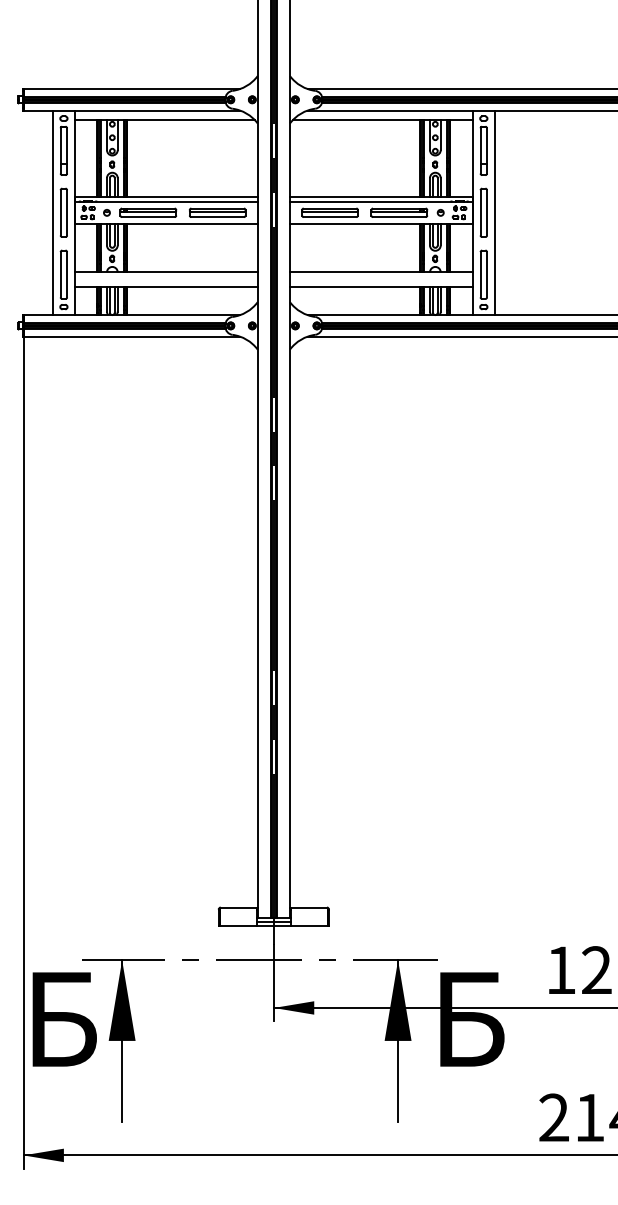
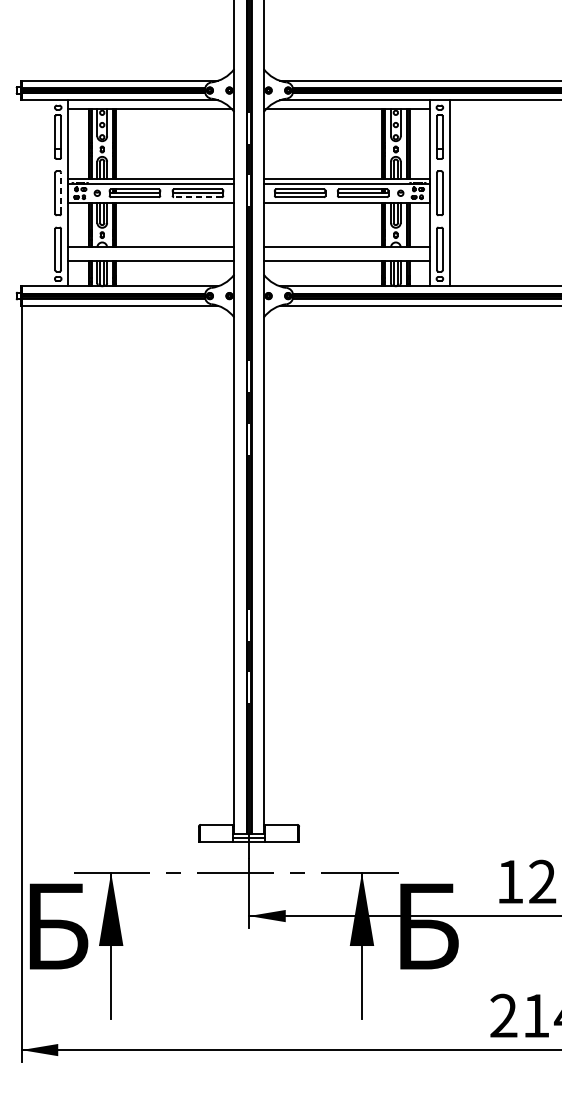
line: (53, 212) -> (48, 192), removed
line: (67, 212) -> (61, 192), solid -> dashed
line: (217, 217) -> (197, 197), solid -> dashed

